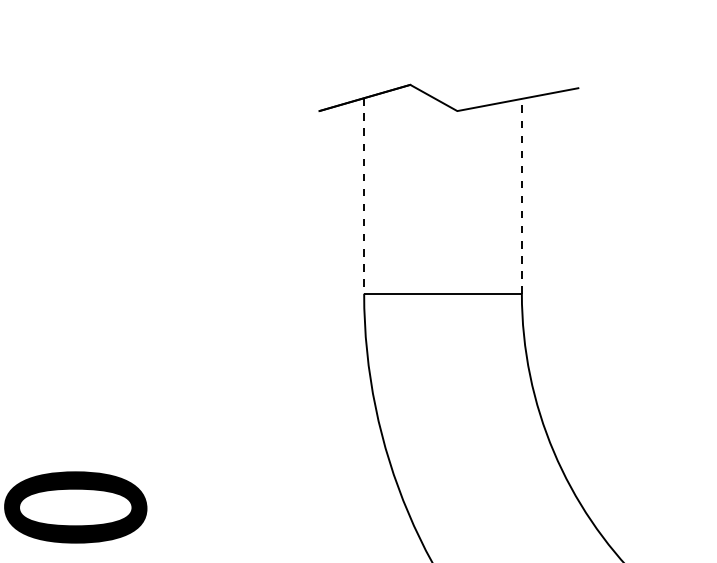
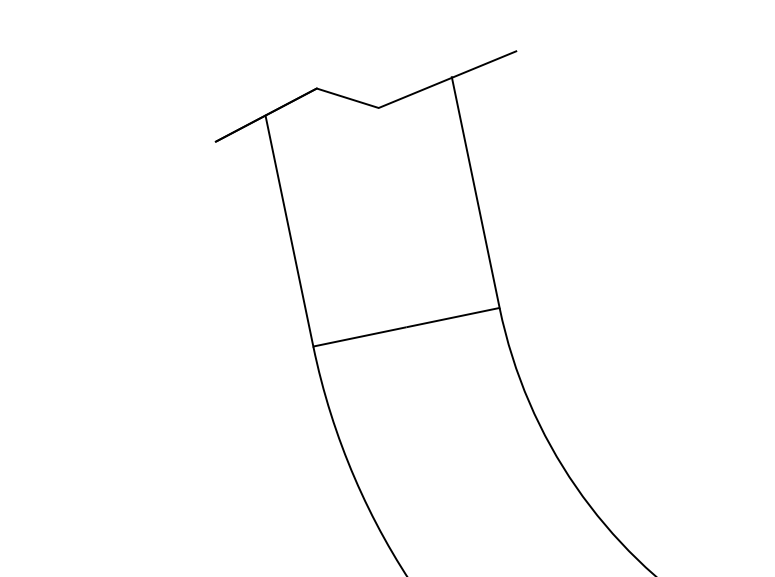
line: (364, 196) -> (289, 231), dashed -> solid
line: (521, 196) -> (475, 193), dashed -> solid

